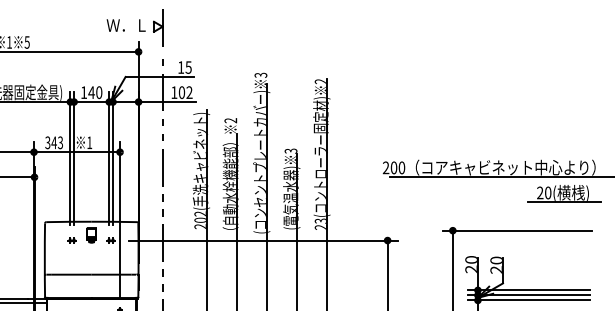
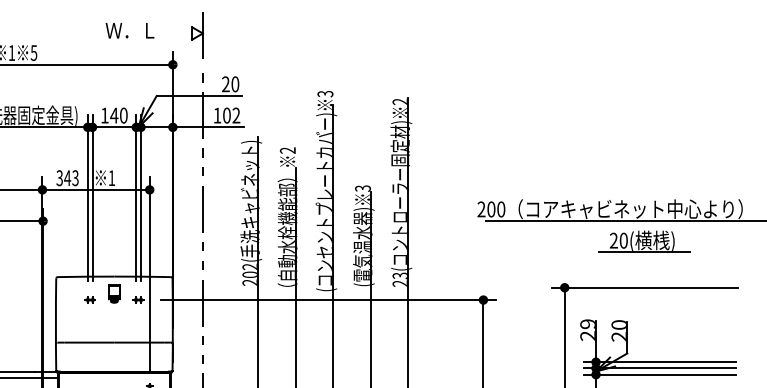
text: (125, 25) -> (129, 30), moved
text: (184, 67) -> (230, 84), 15 -> 20
part: (564, 193) -> (644, 241), moved
text: (470, 259) -> (586, 323), 20 -> 29

